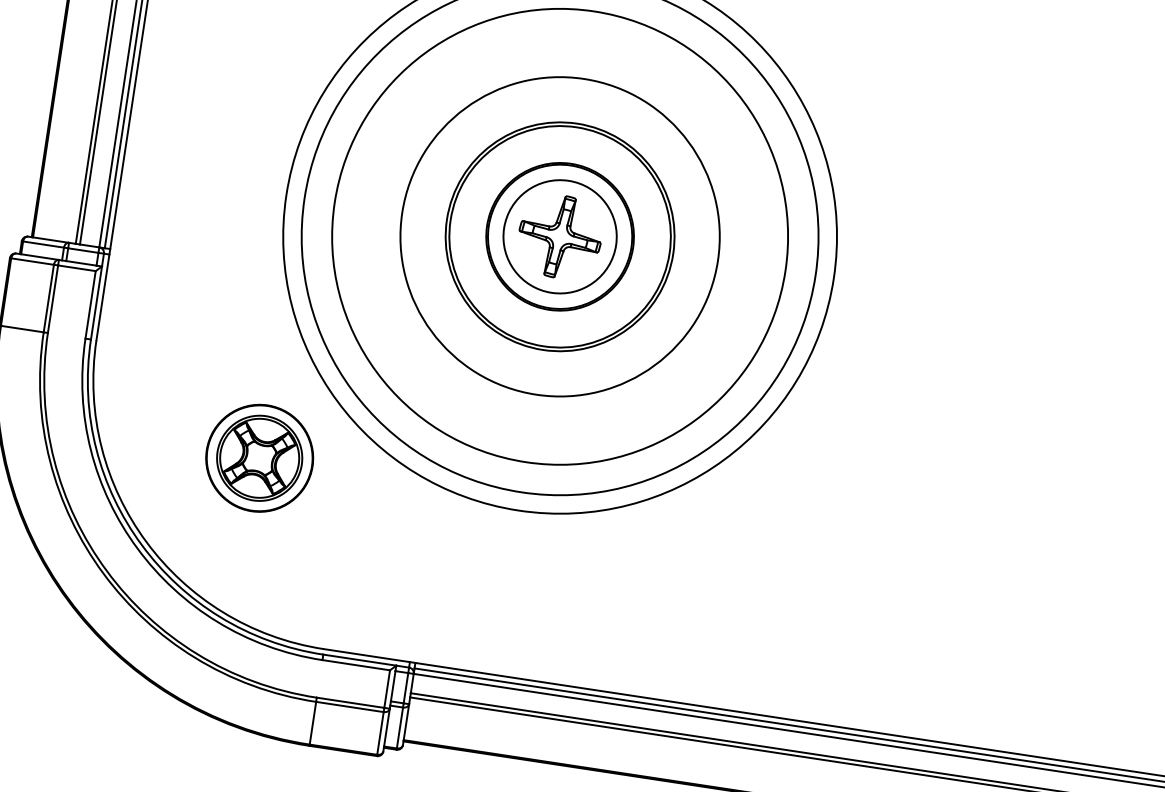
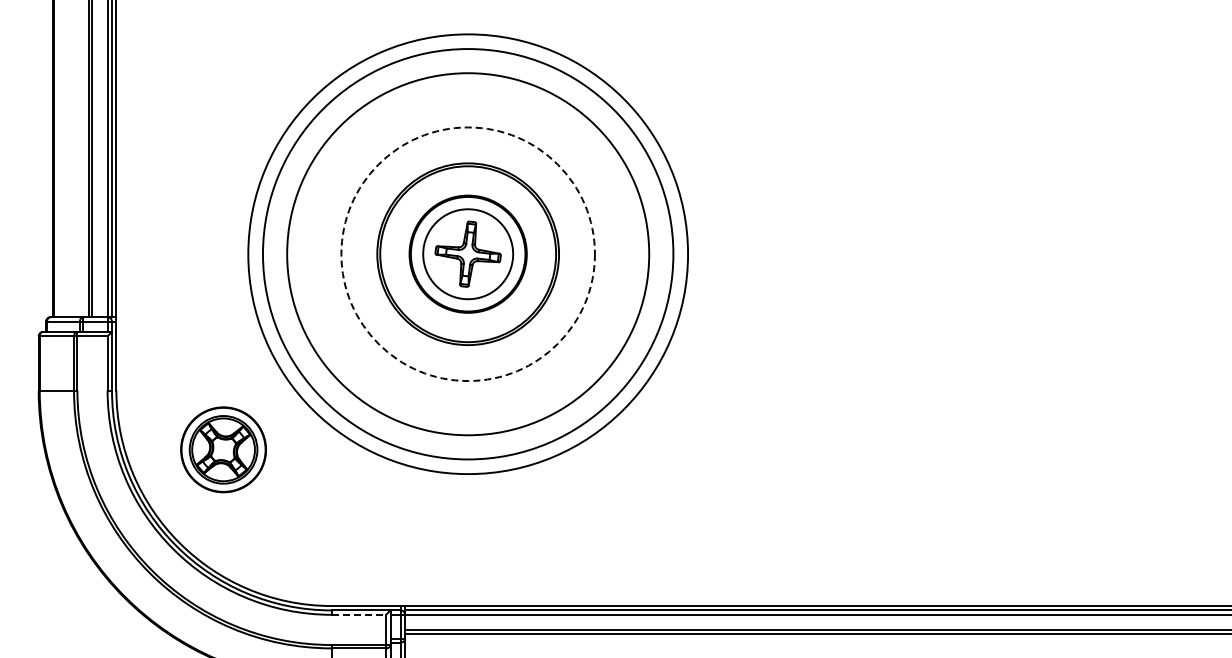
circle: (559, 237) -> (467, 254), solid -> dashed
part: (259, 457) -> (223, 449), moved
line: (356, 664) -> (359, 614), solid -> dashed

